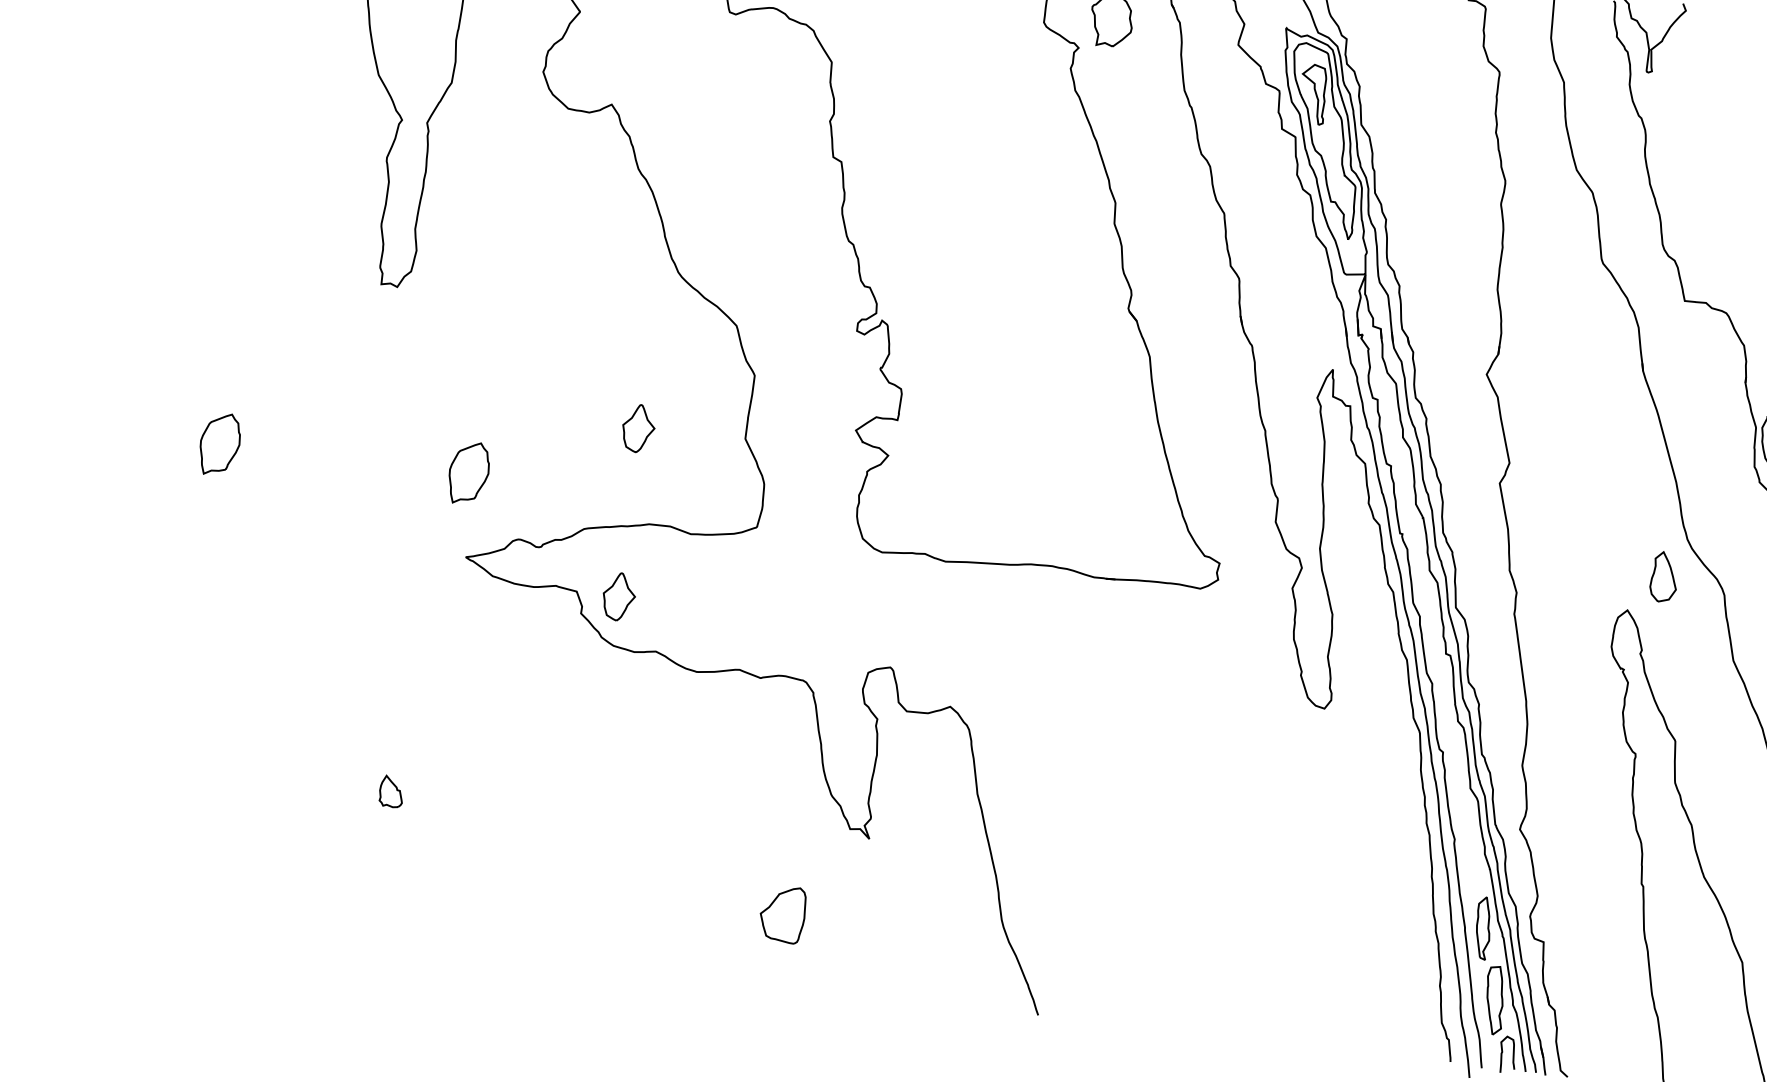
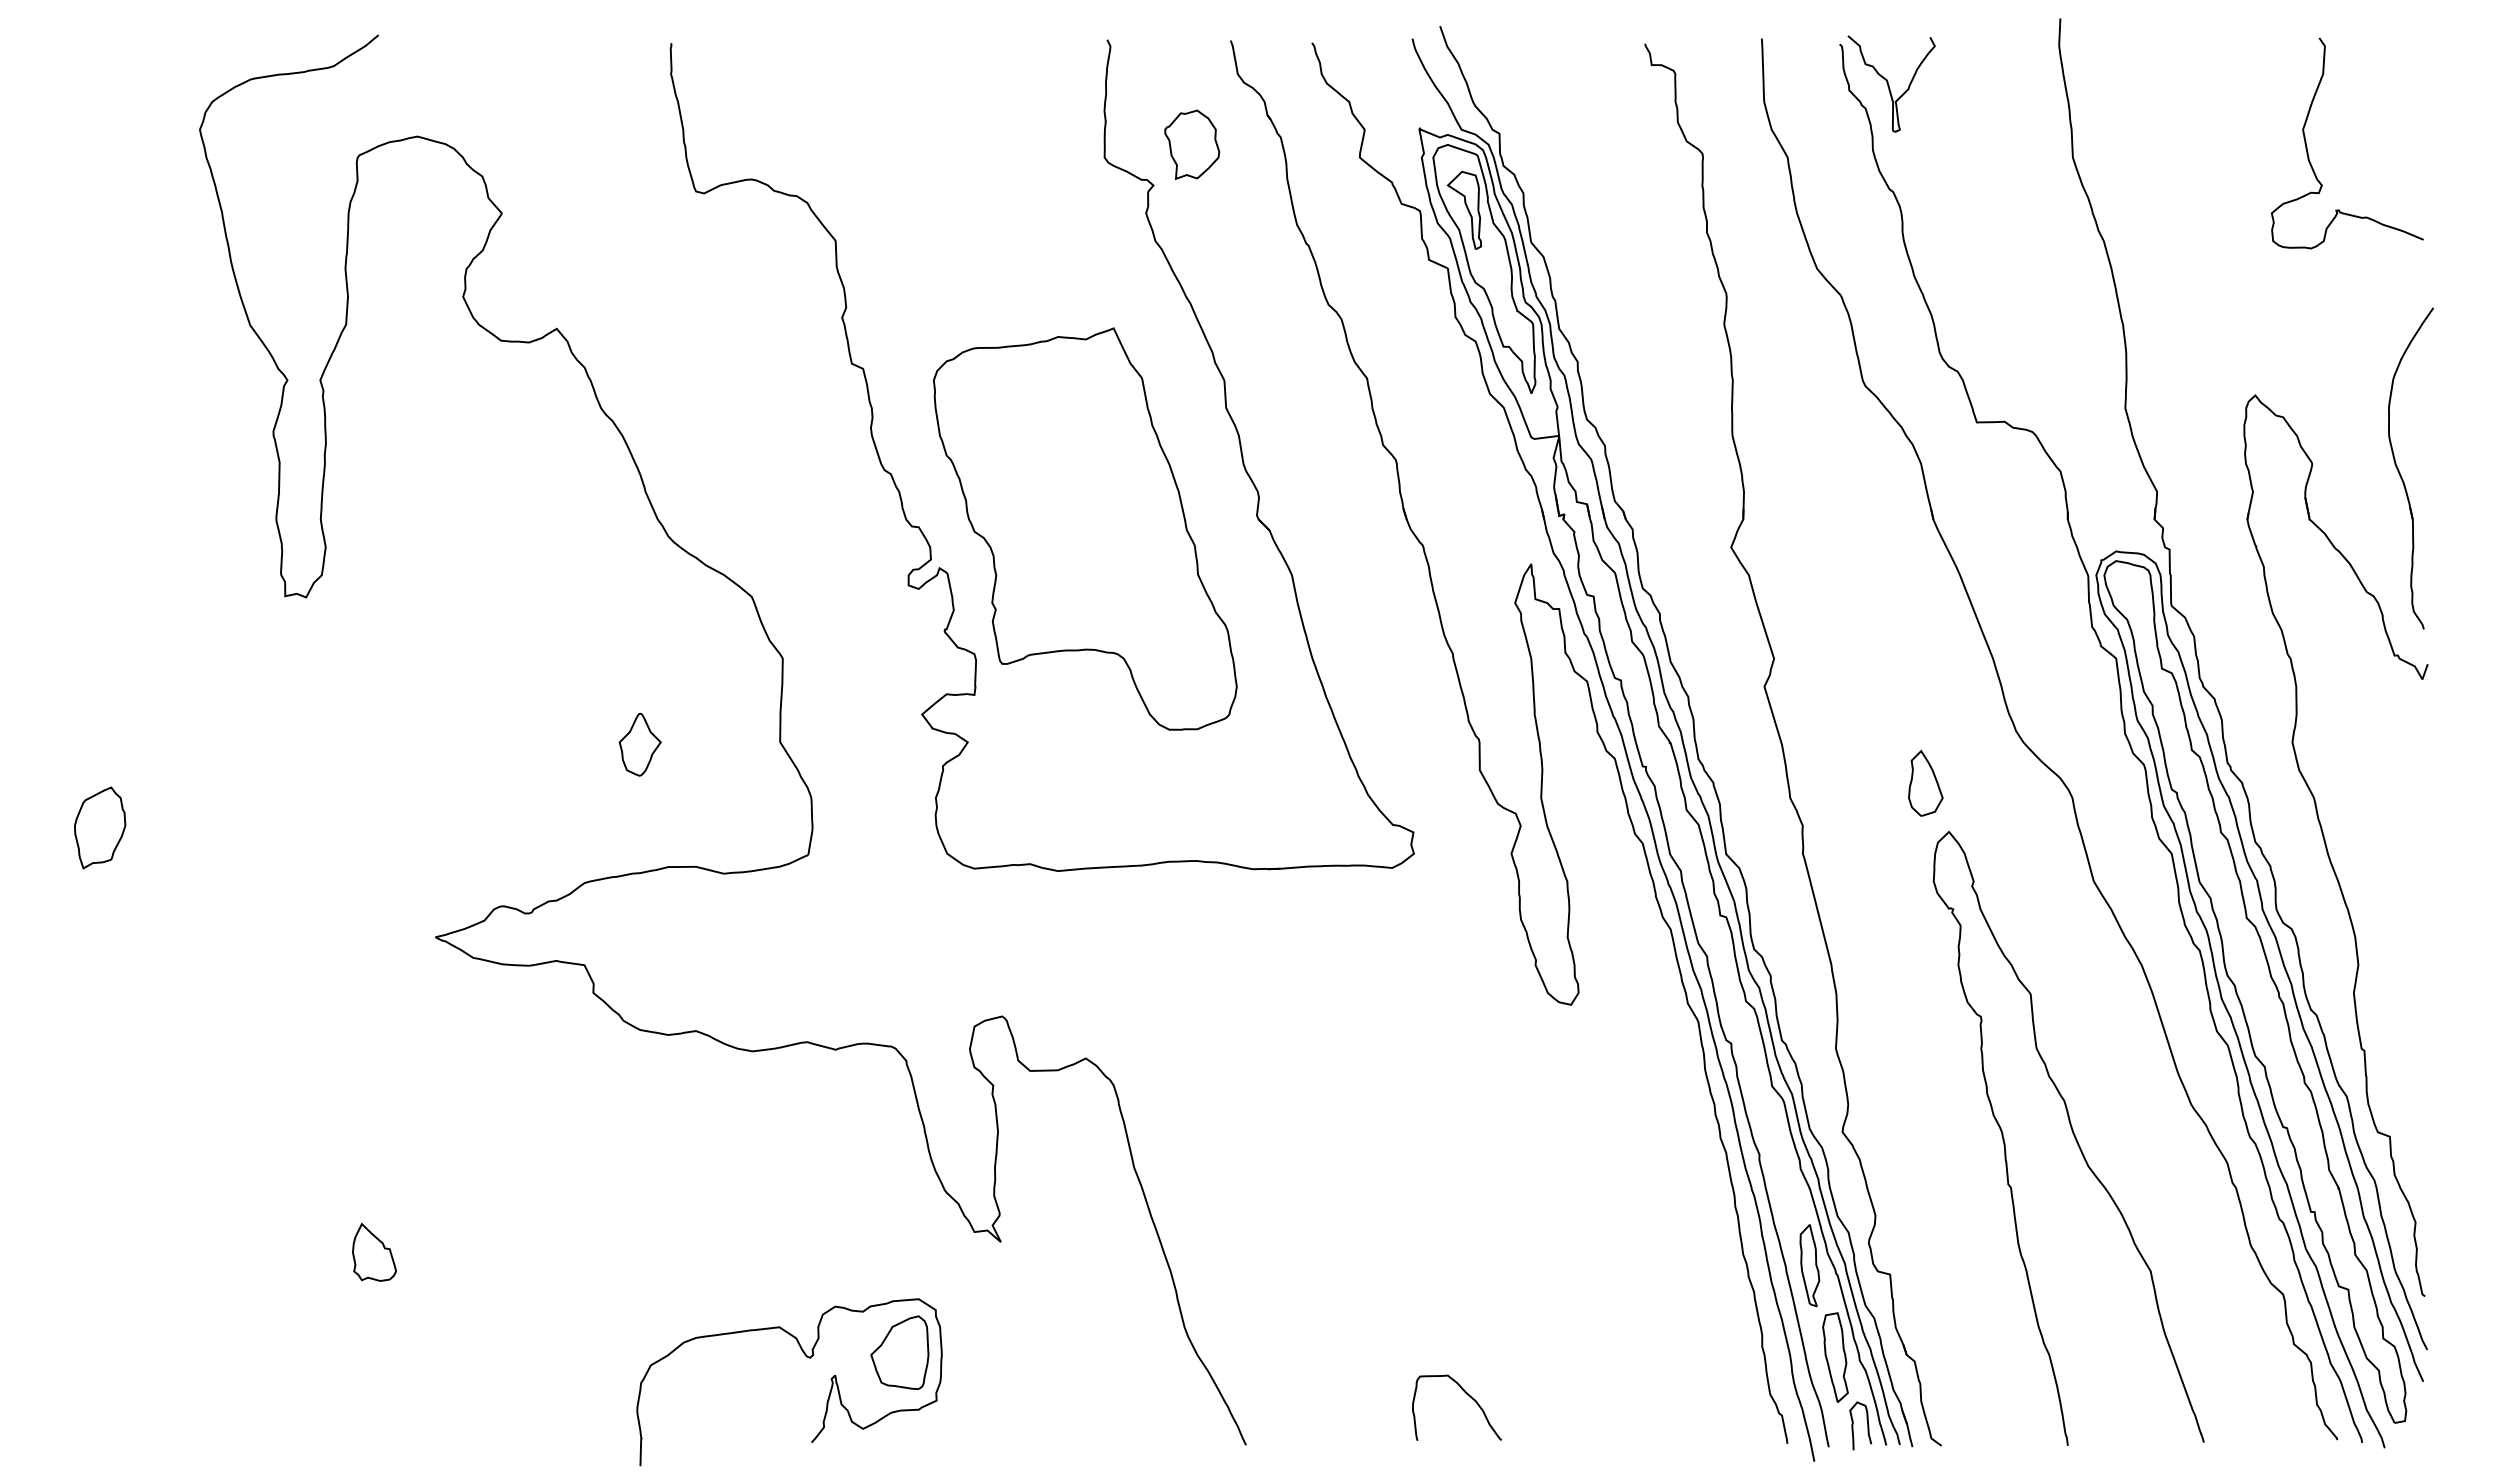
part: (996, 303) -> (1085, 528), added
part: (469, 472) -> (427, 827), removed
part: (1664, 576) -> (1925, 782), moved
part: (618, 596) -> (639, 965), removed
part: (391, 791) -> (374, 1251), size x1.43
curve: (711, 909) -> (806, 1357), added
curve: (1211, 997) -> (1467, 1395), added

